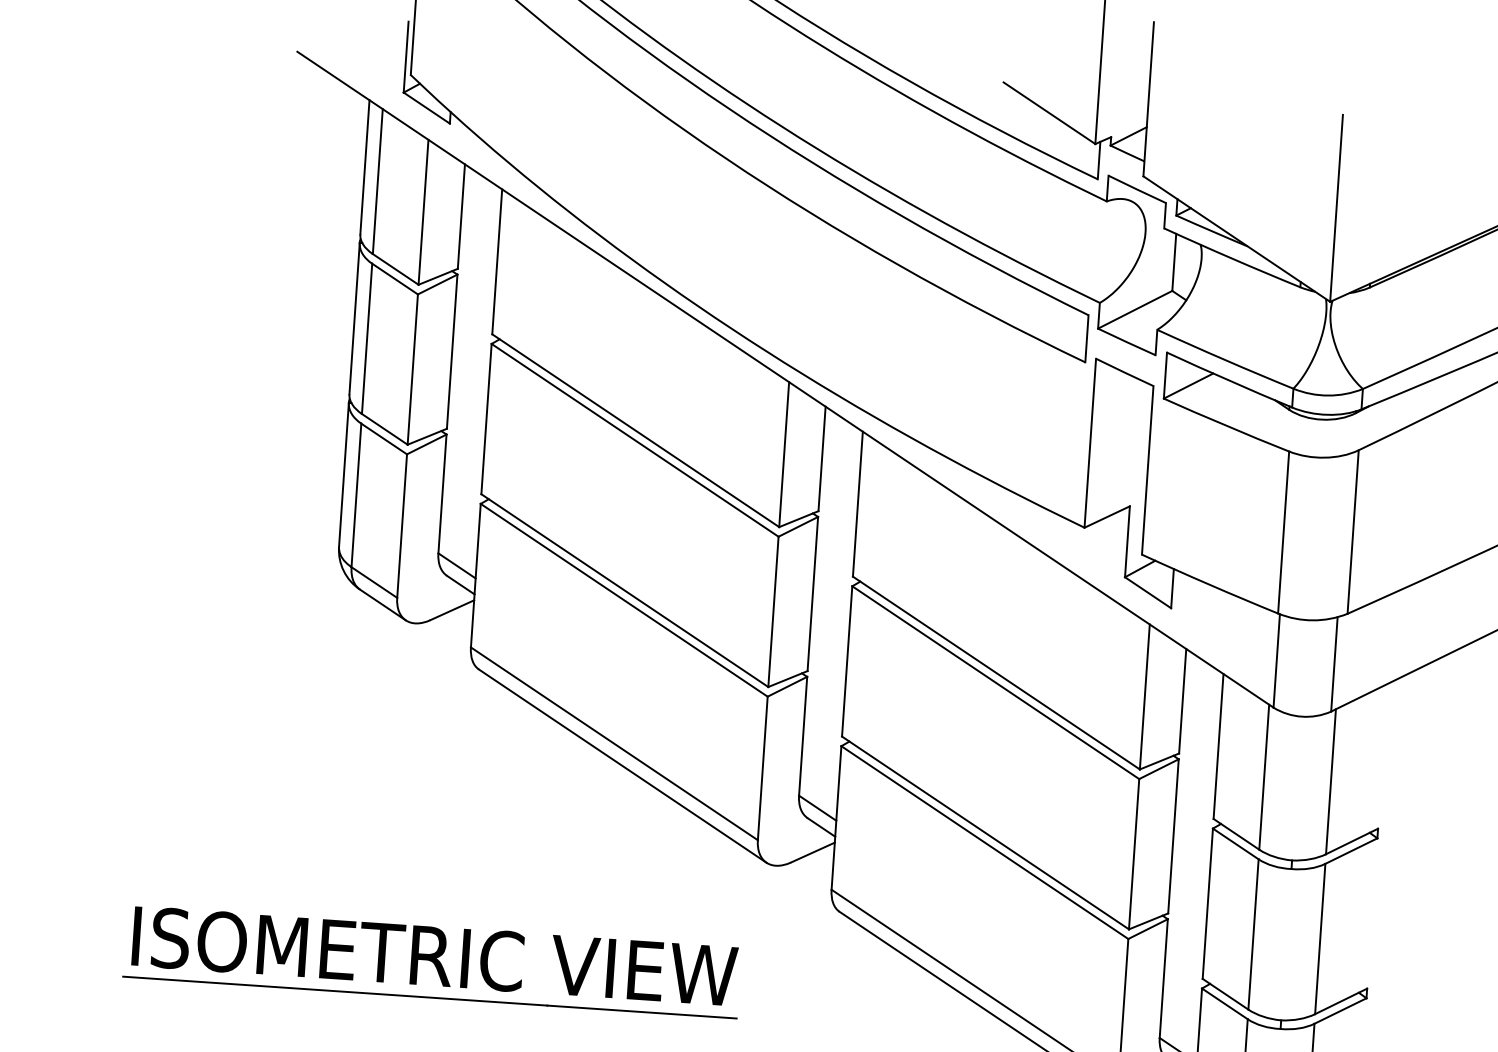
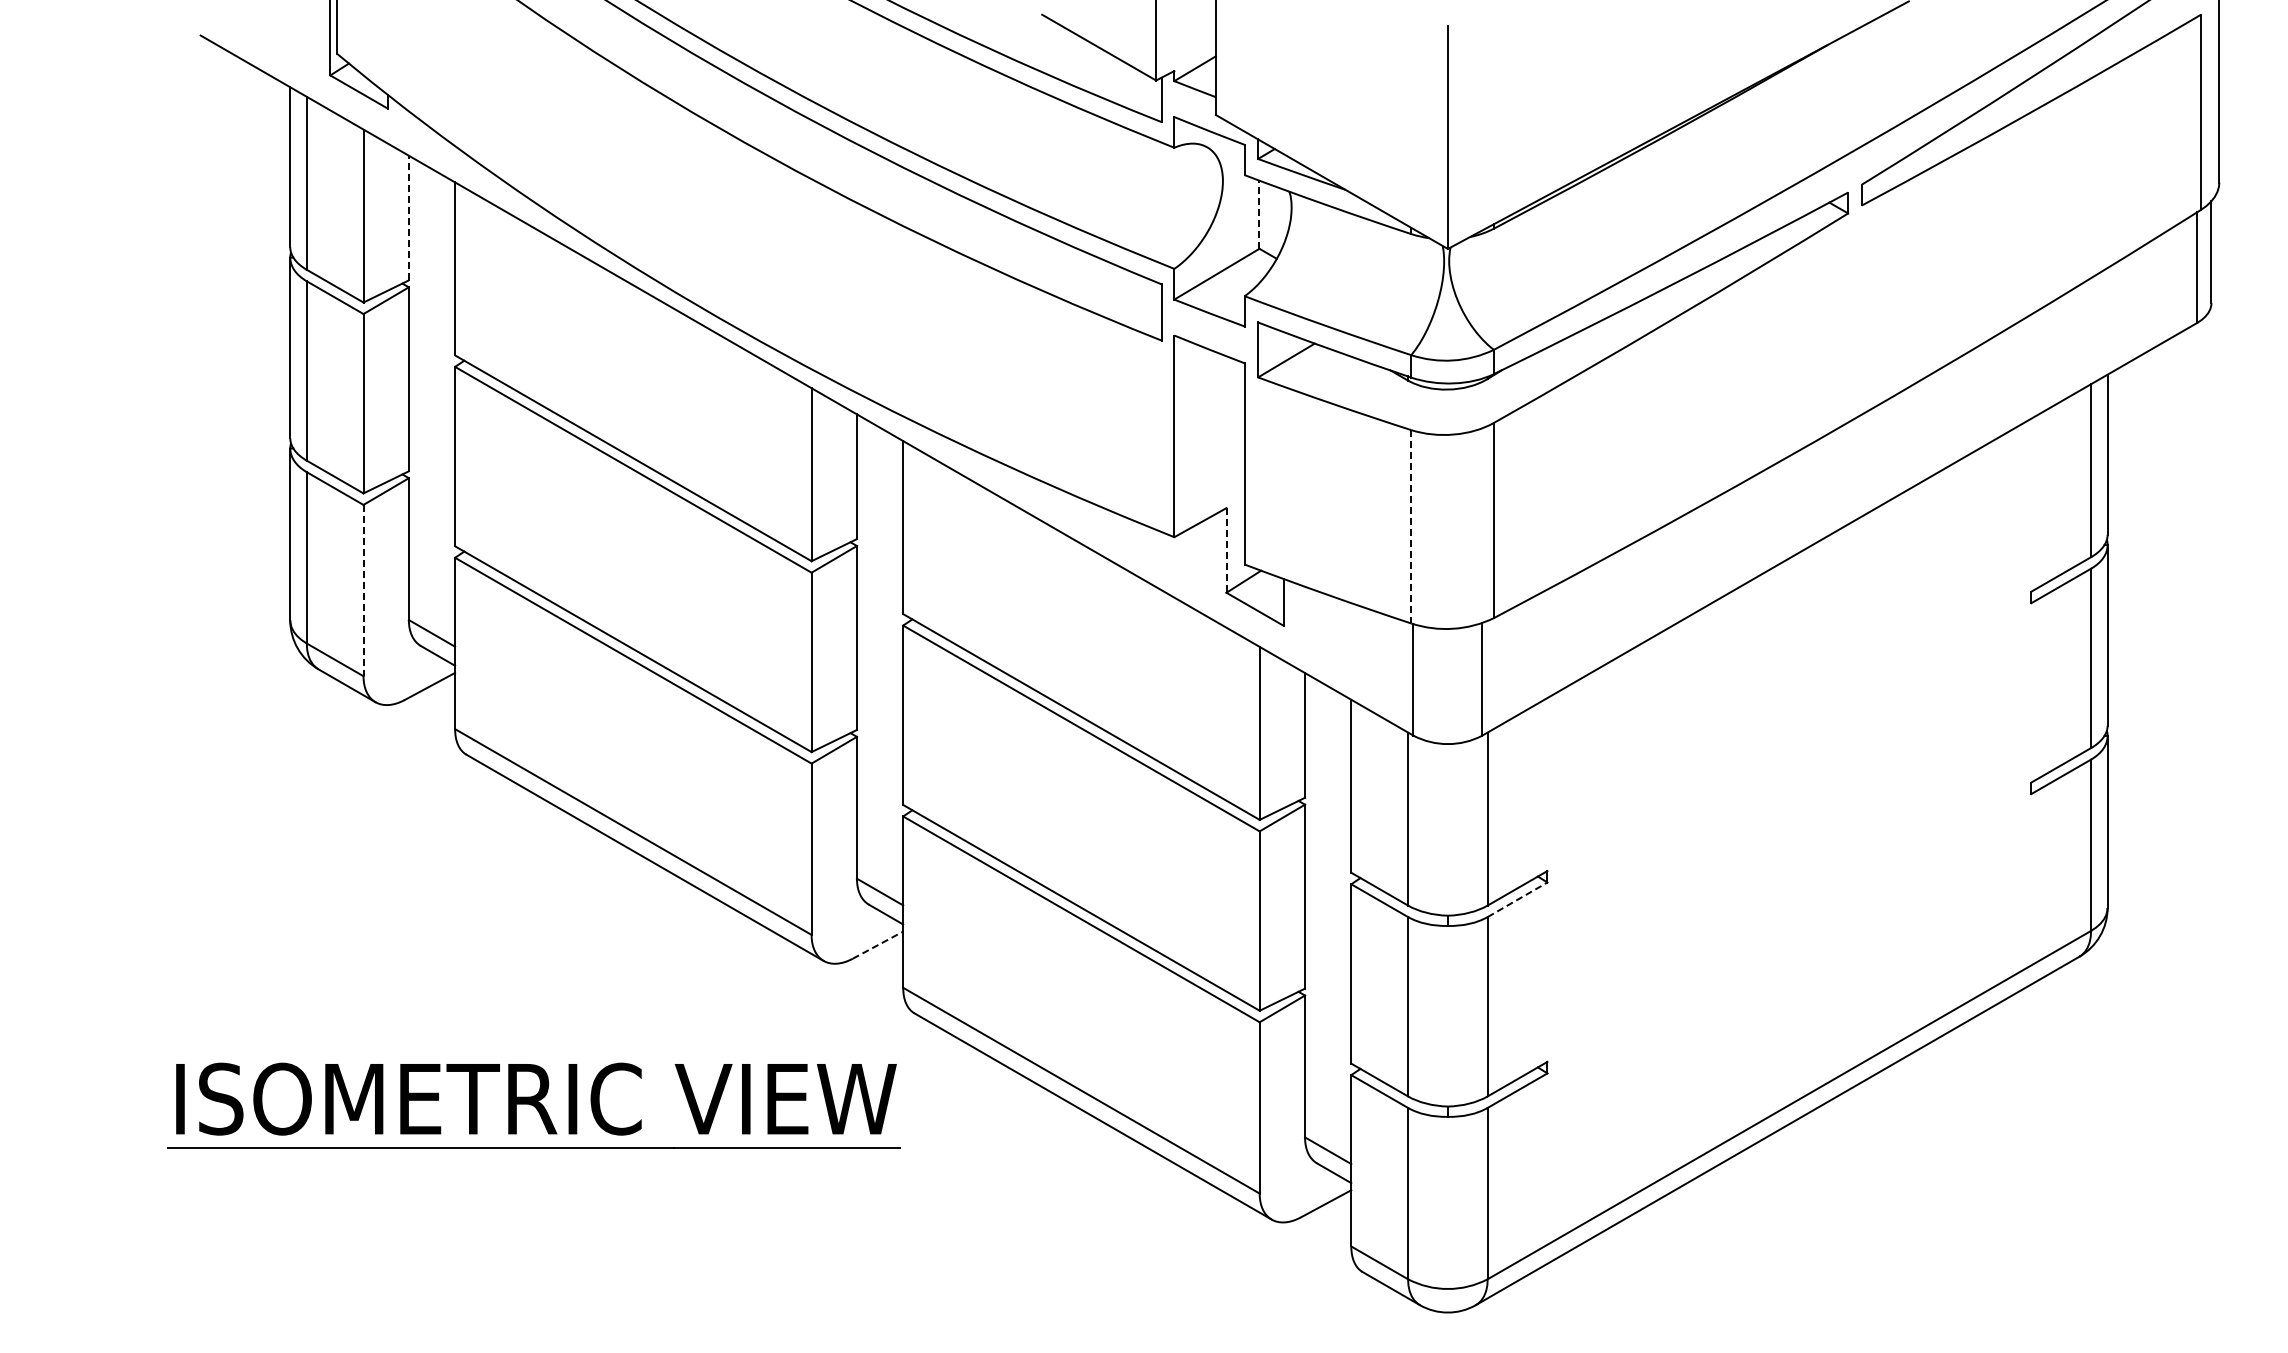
line: (461, 216) -> (408, 217), solid -> dashed
line: (1174, 262) -> (1259, 214), solid -> dashed
line: (402, 526) -> (363, 590), solid -> dashed
line: (1283, 532) -> (1411, 526), solid -> dashed
line: (1127, 541) -> (1226, 550), solid -> dashed
line: (1352, 850) -> (1518, 899), solid -> dashed
line: (813, 852) -> (878, 945), solid -> dashed
part: (432, 961) -> (533, 1105), moved

